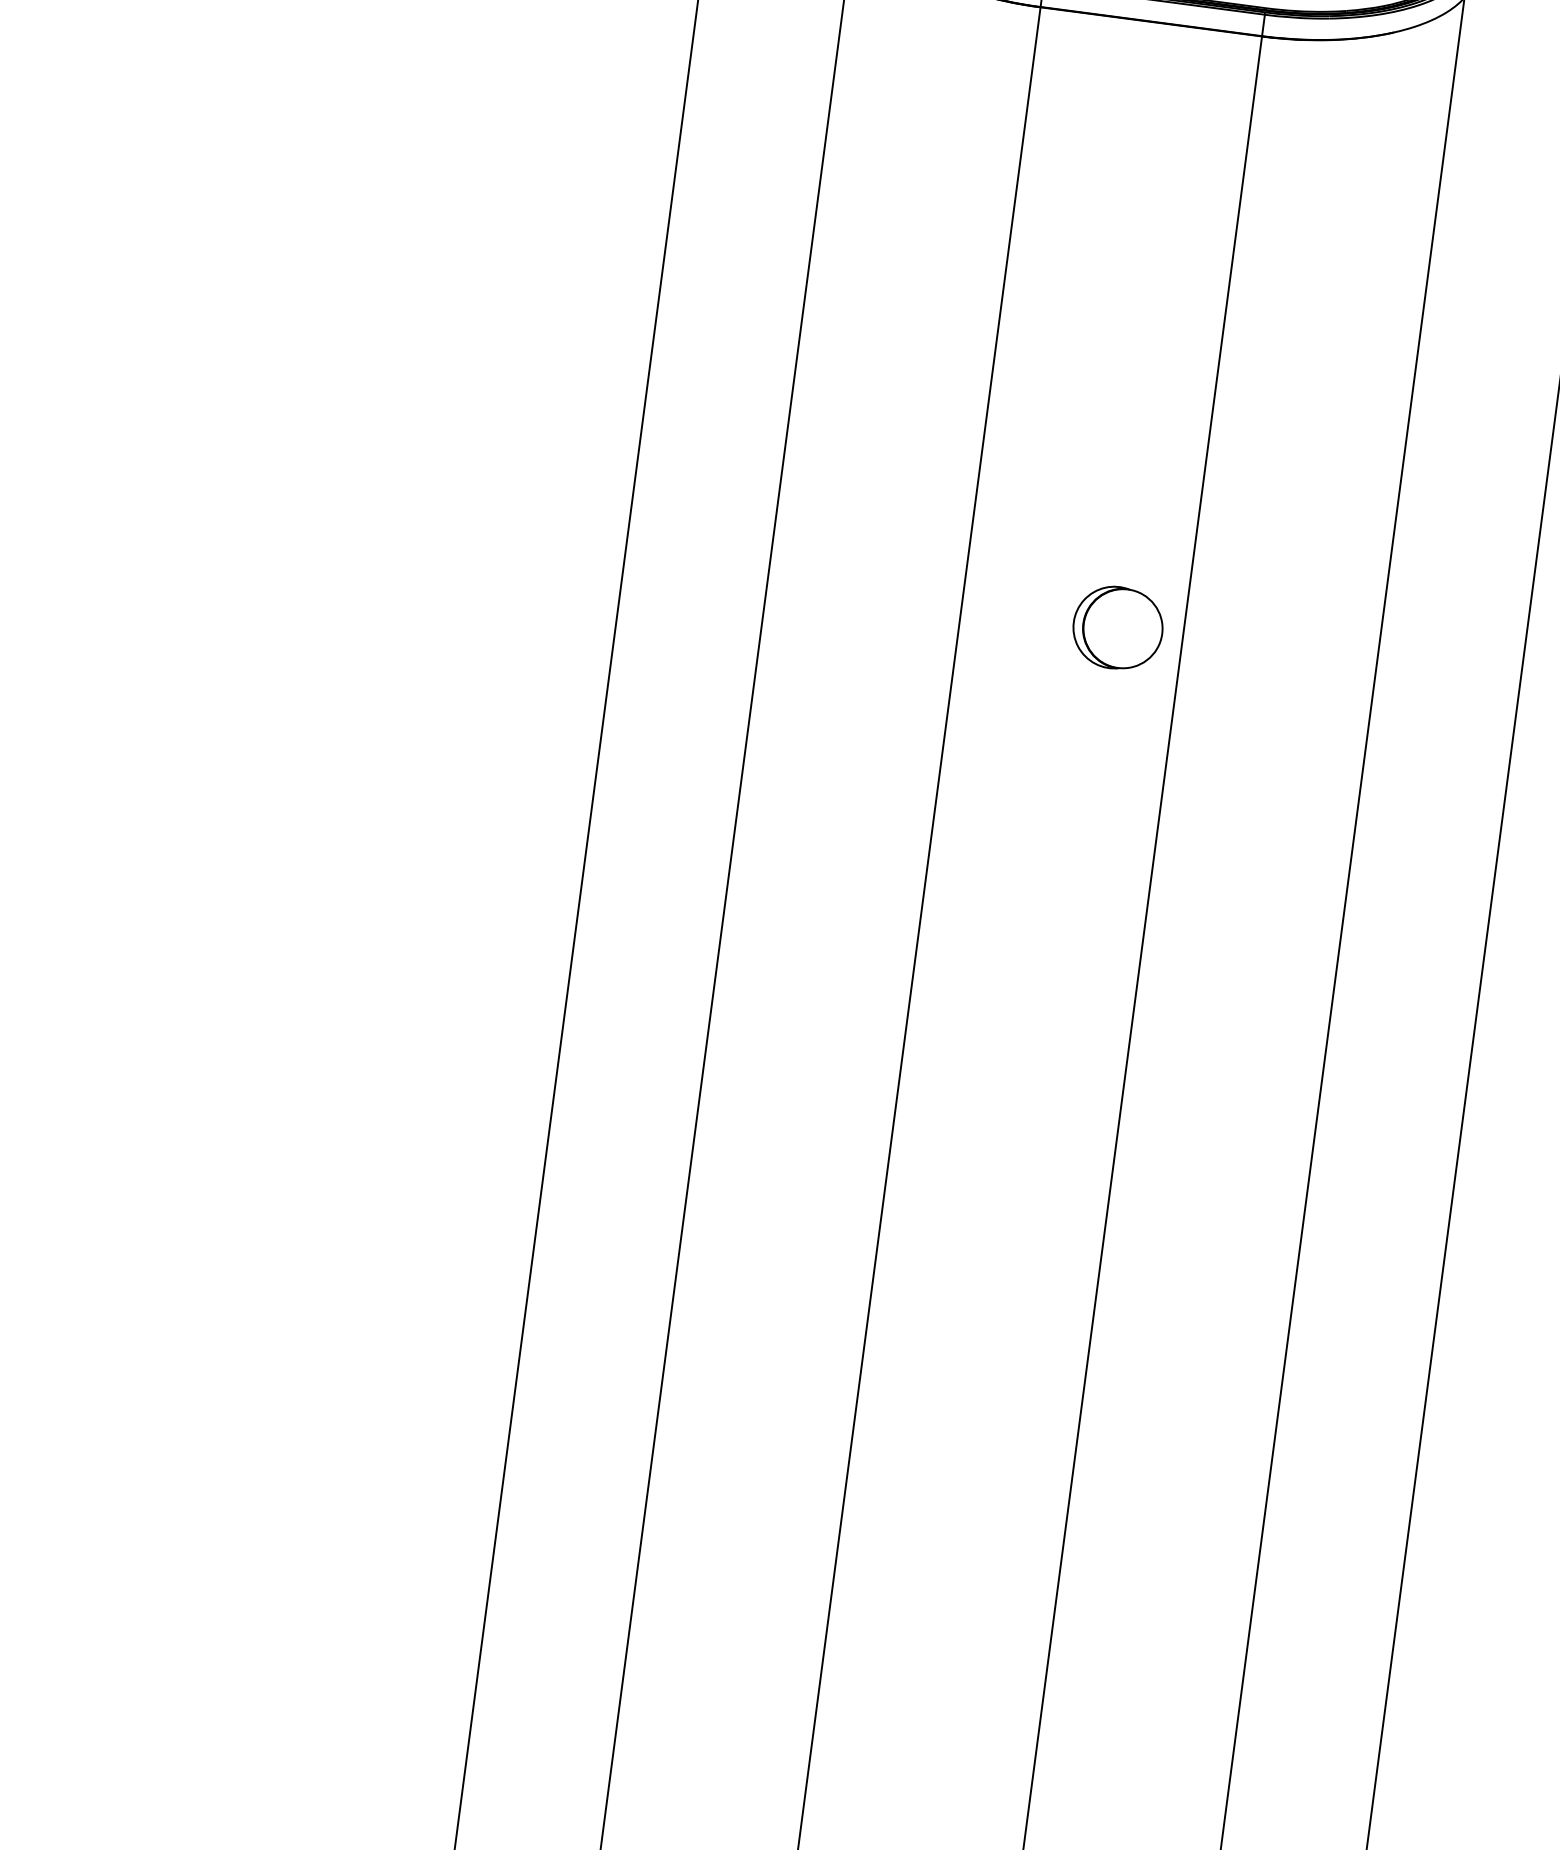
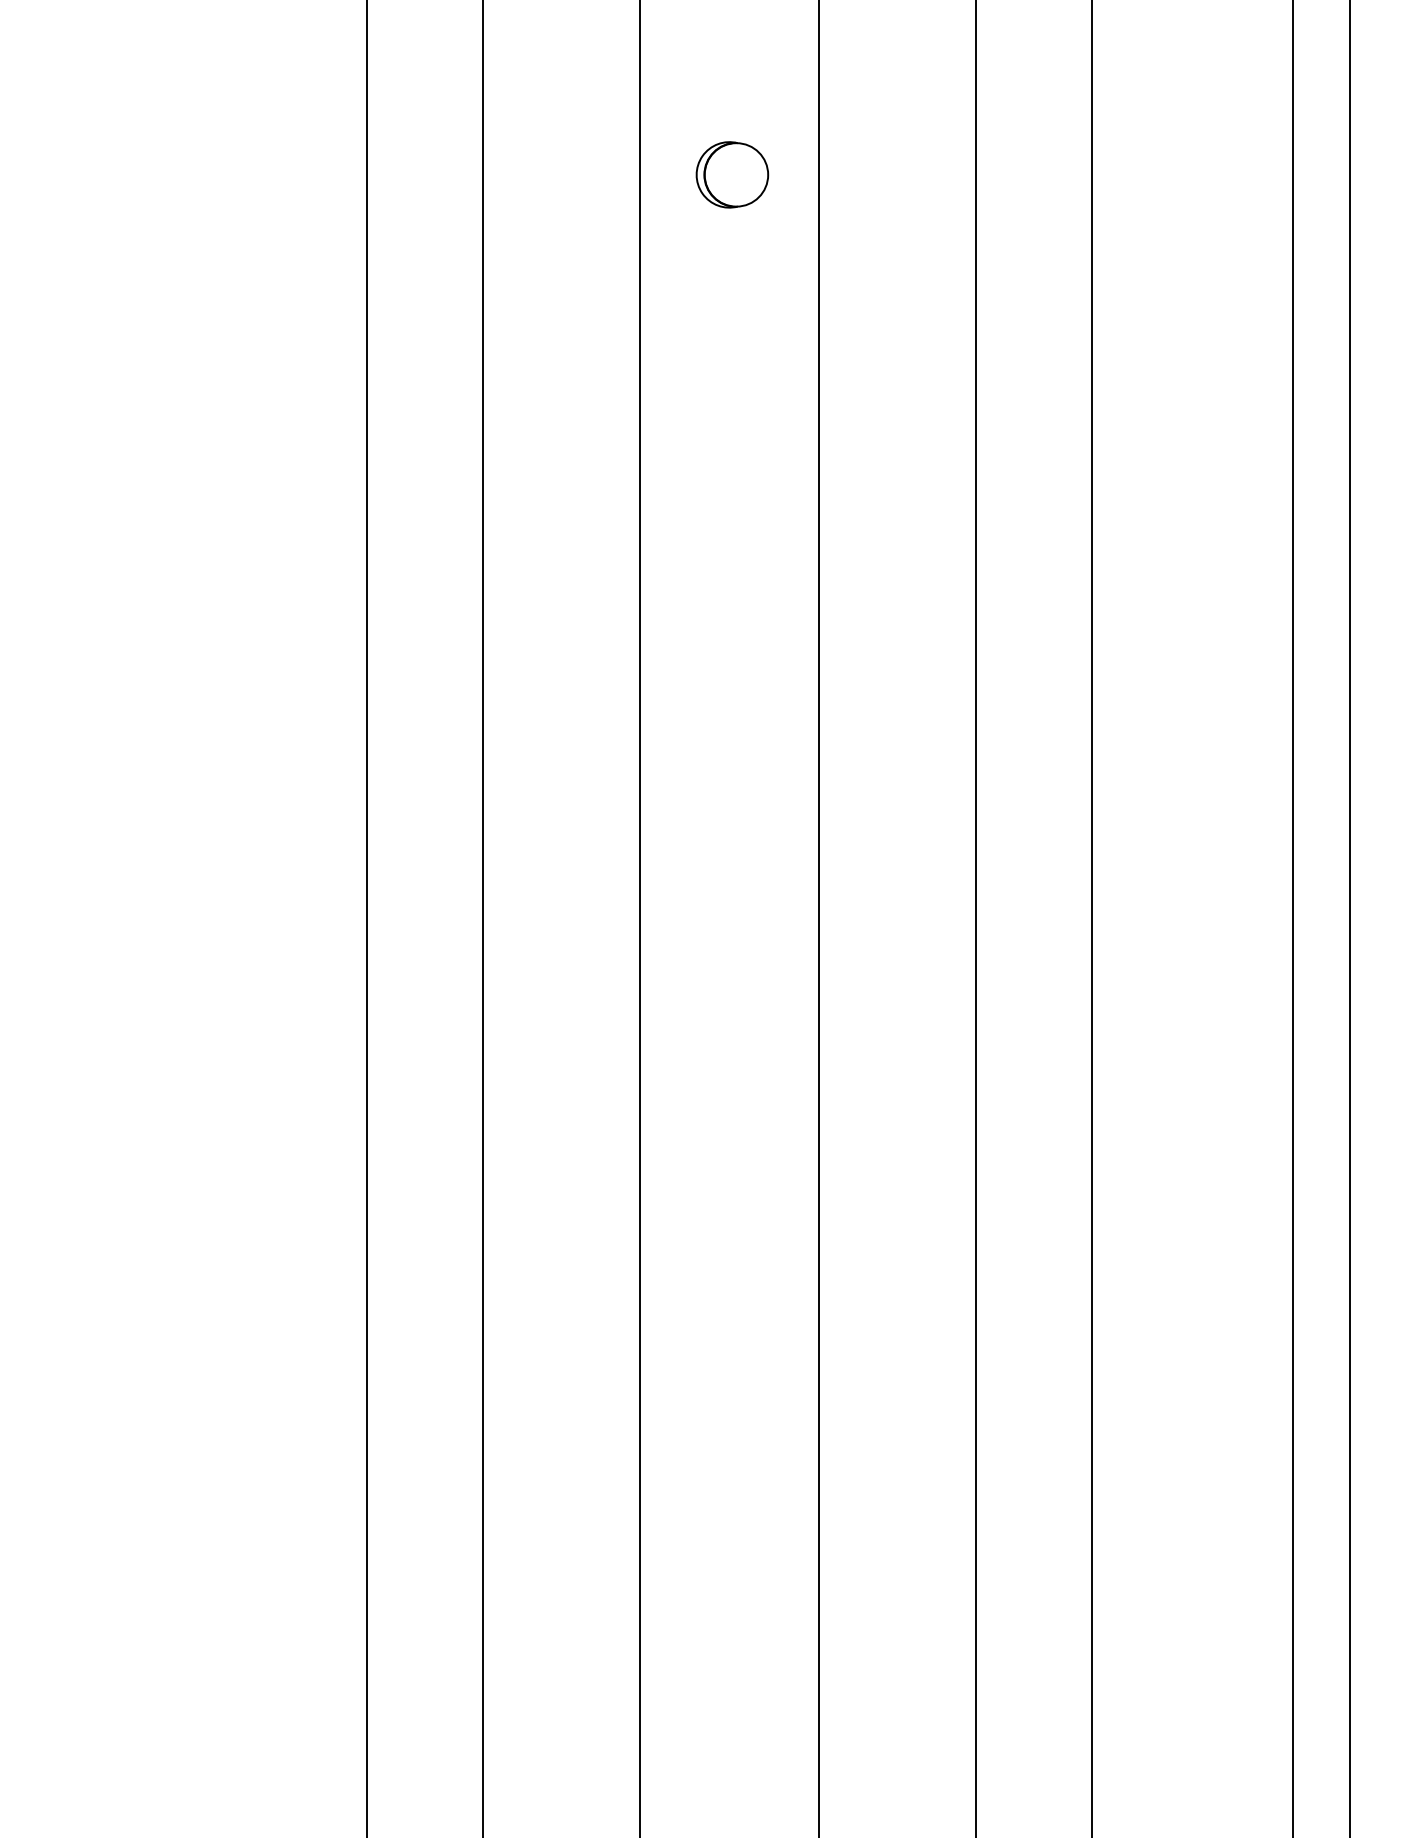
part: (1118, 627) -> (732, 174), moved

